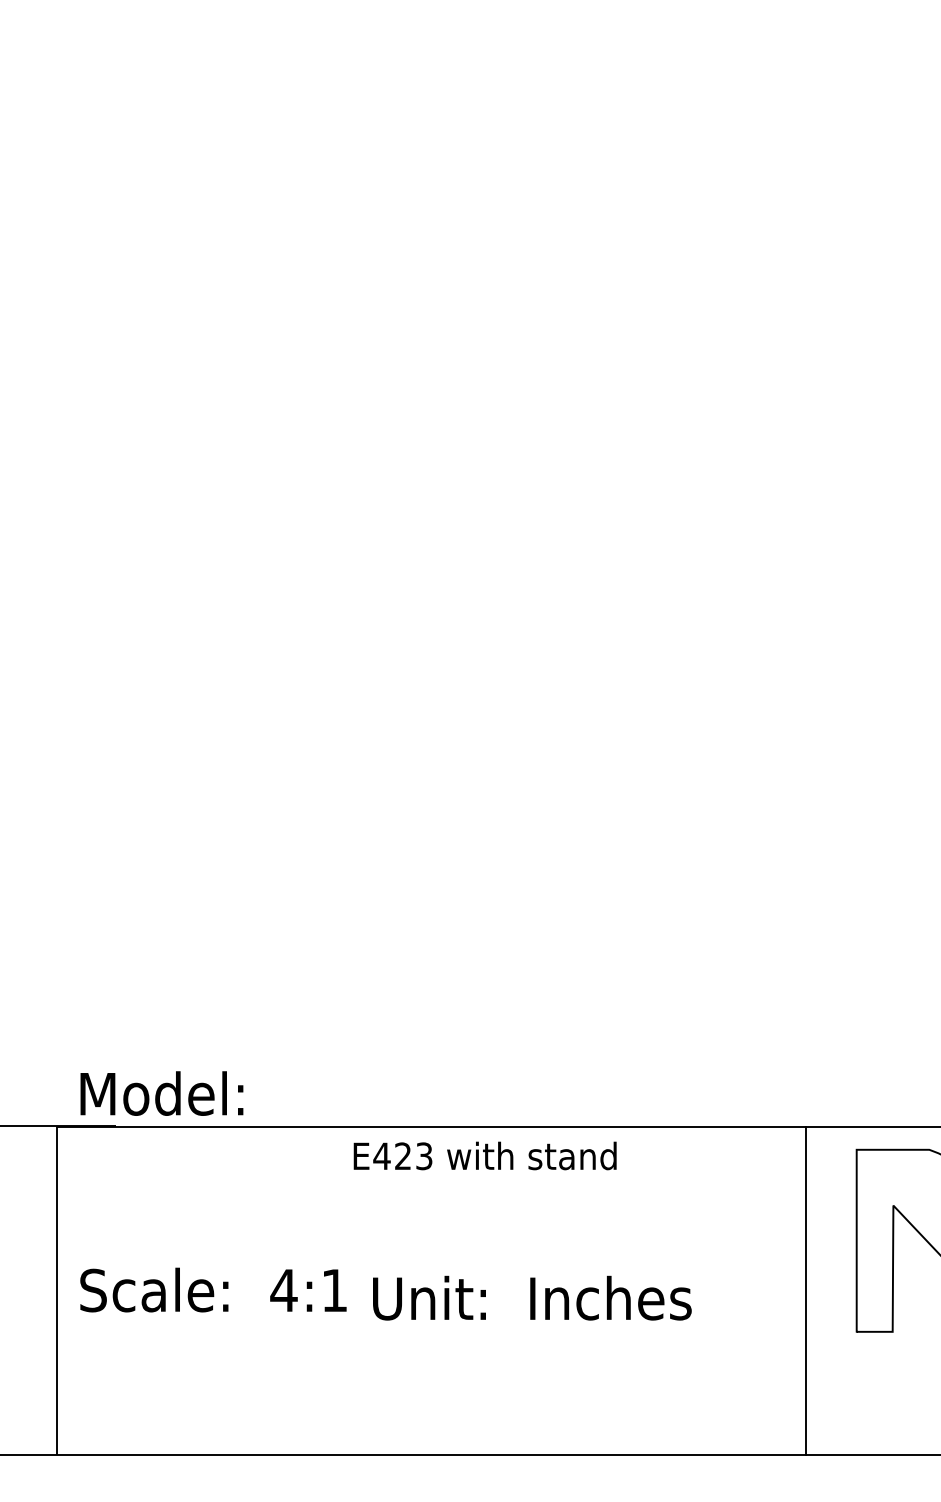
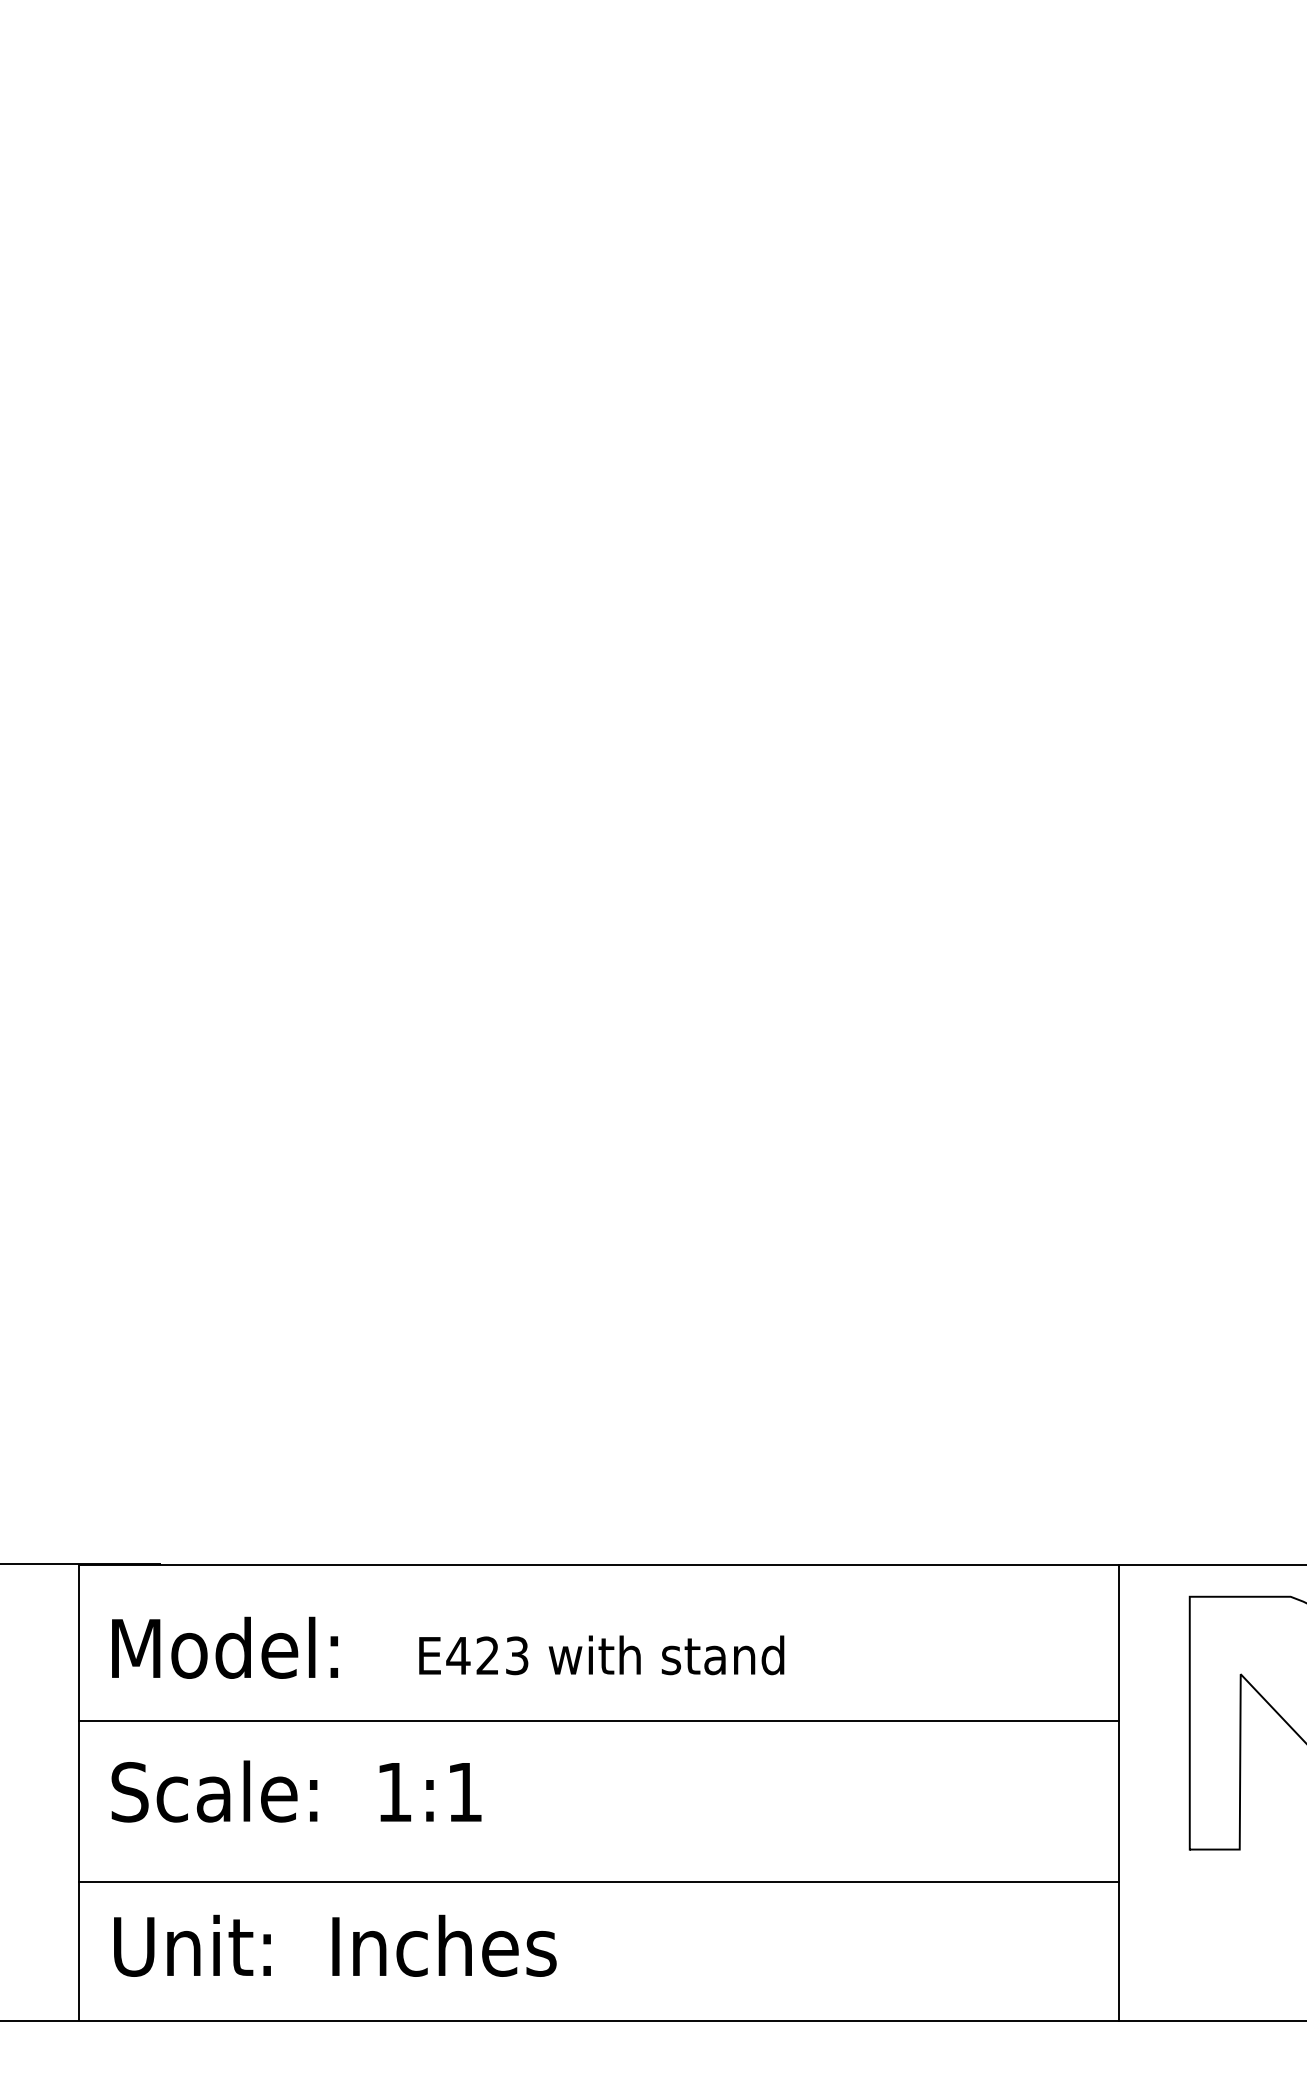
text: (161, 1093) -> (224, 1647), moved
text: (484, 1155) -> (600, 1654), moved
line: (430, 1239) -> (597, 1721), added
text: (283, 1290) -> (393, 1792), 4:1 -> 1:1
text: (532, 1297) -> (335, 1944), moved
line: (430, 1355) -> (597, 1882), added

